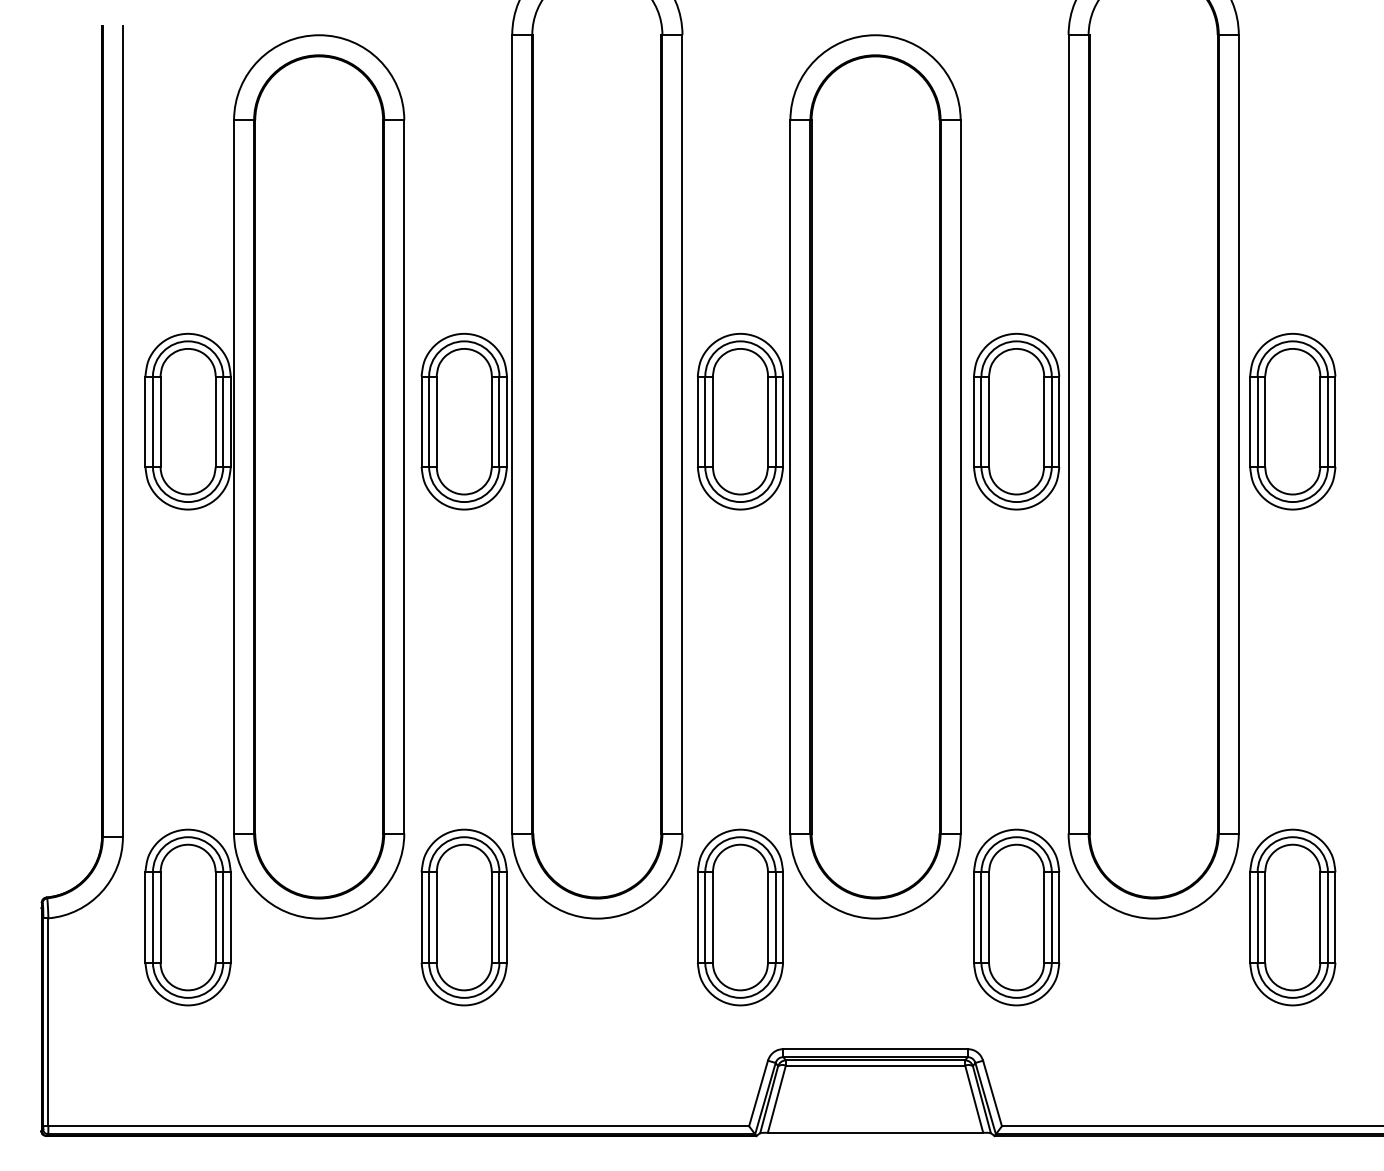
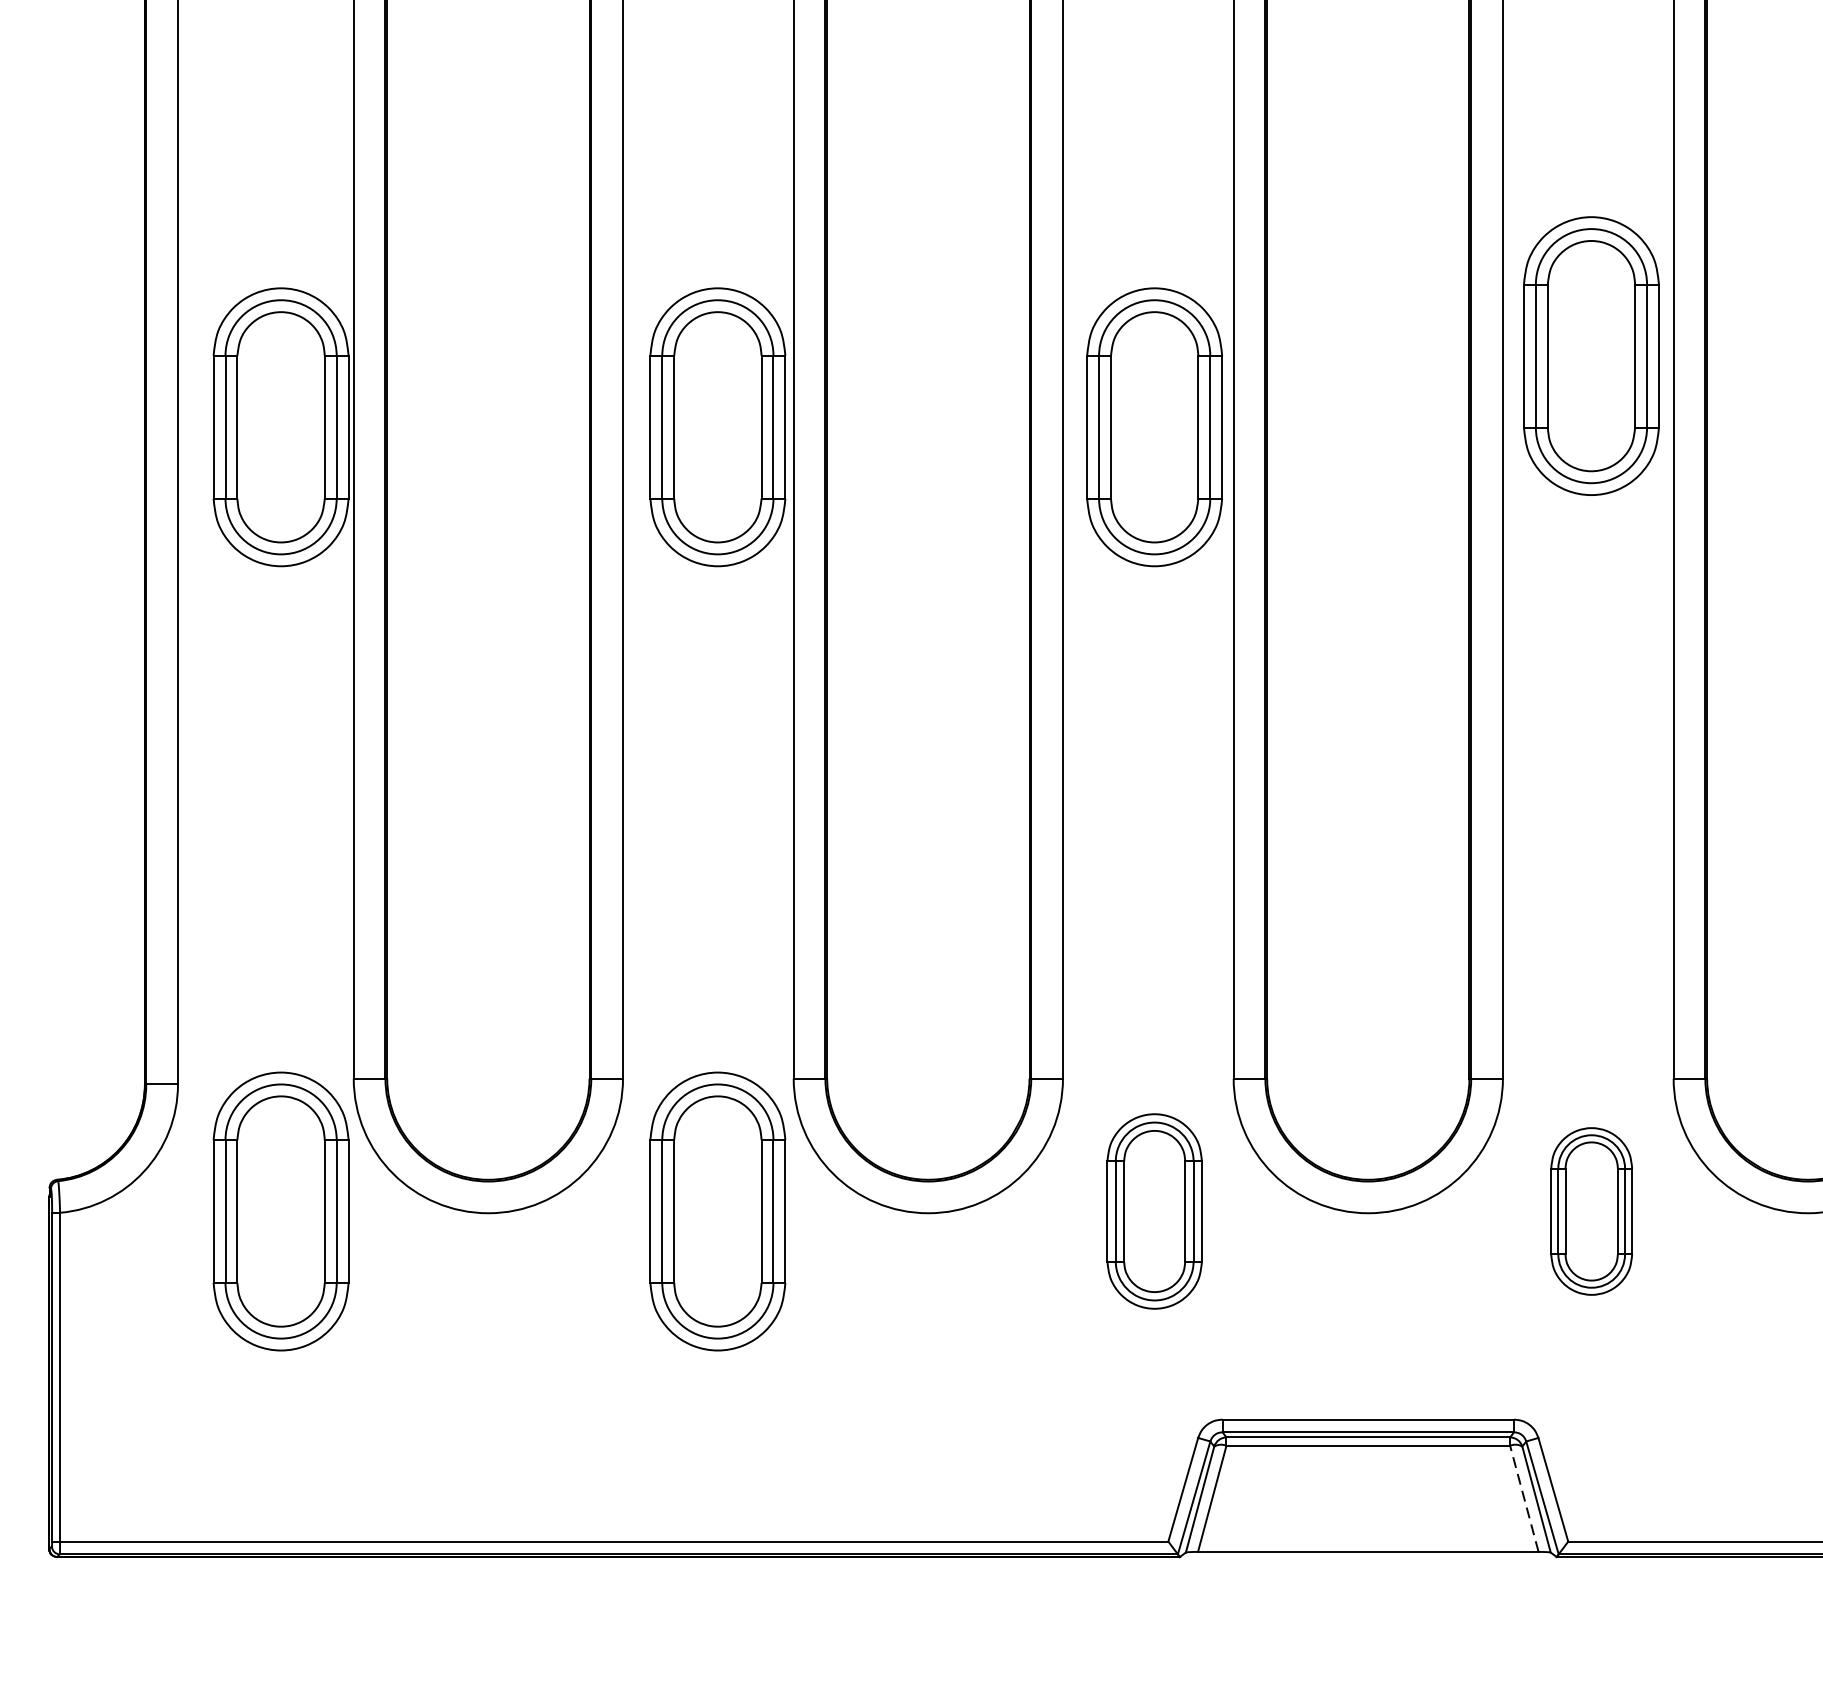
part: (1016, 421) -> (1591, 355), moved
part: (740, 917) -> (1154, 1211), size x0.7
part: (1016, 917) -> (1591, 1211), size x0.6
line: (974, 1099) -> (1524, 1499), solid -> dashed

